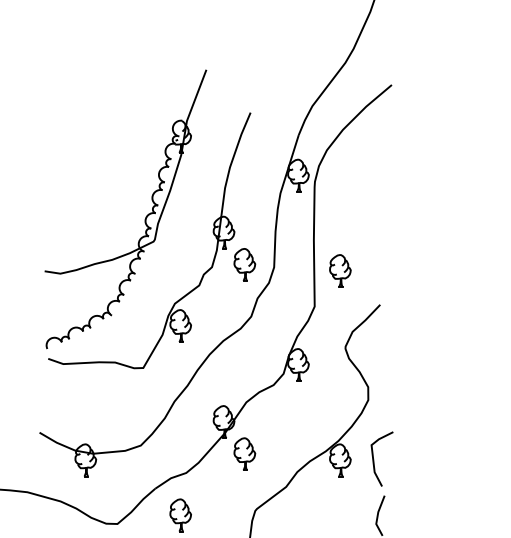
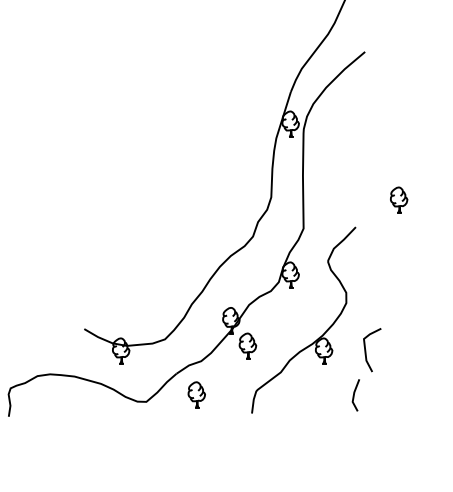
part: (150, 218) -> (172, 158), removed
part: (340, 270) -> (399, 199), moved
line: (374, 459) -> (366, 350), moved

